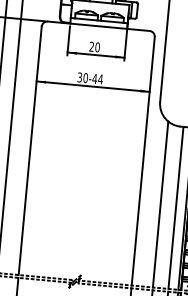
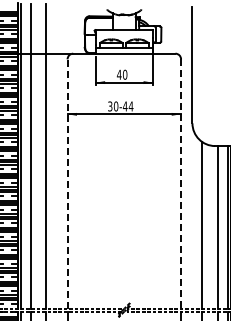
text: (91, 46) -> (118, 74), 20 -> 40
line: (30, 151) -> (67, 184), solid -> dashed
line: (143, 161) -> (181, 184), solid -> dashed

